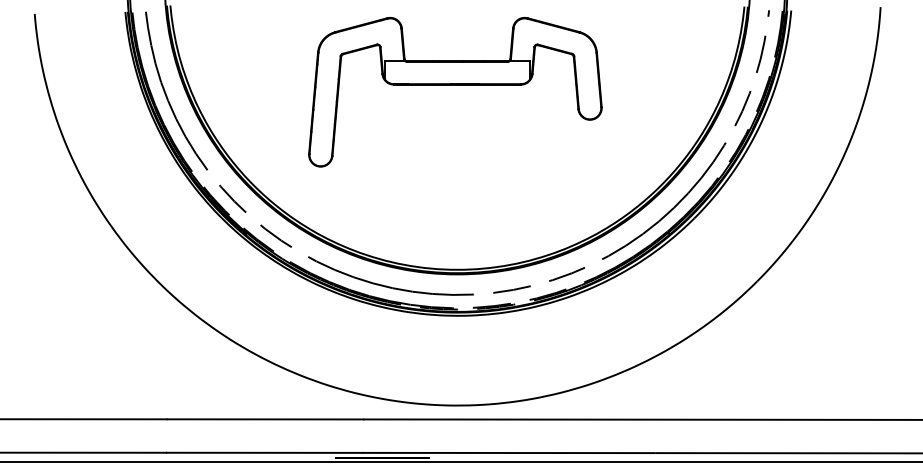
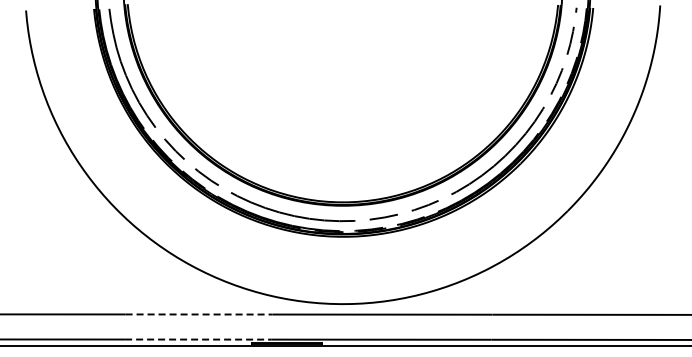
part: (455, 91) -> (341, 68), removed
line: (266, 419) -> (199, 314), solid -> dashed
line: (264, 452) -> (198, 339), solid -> dashed

